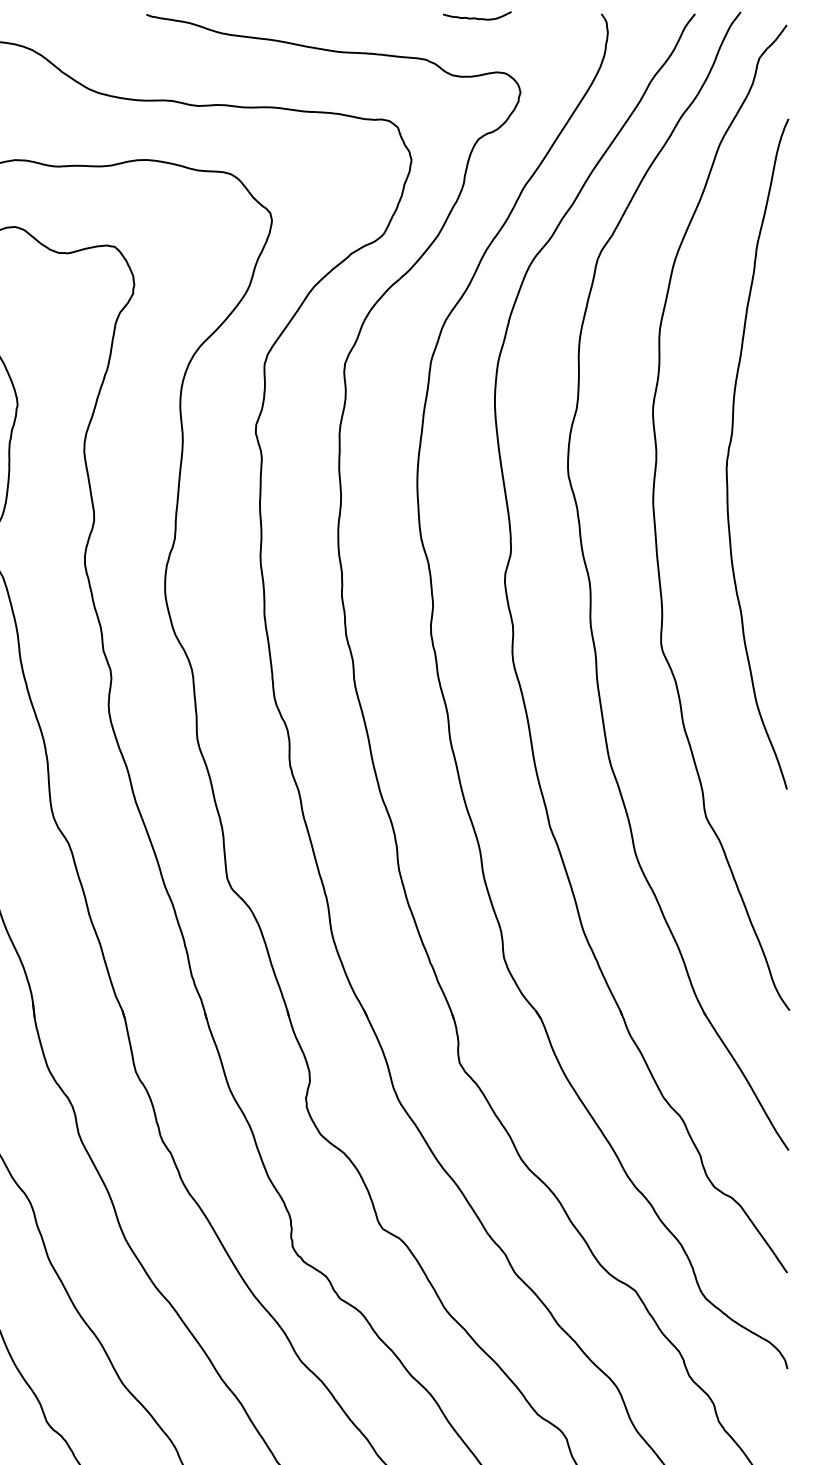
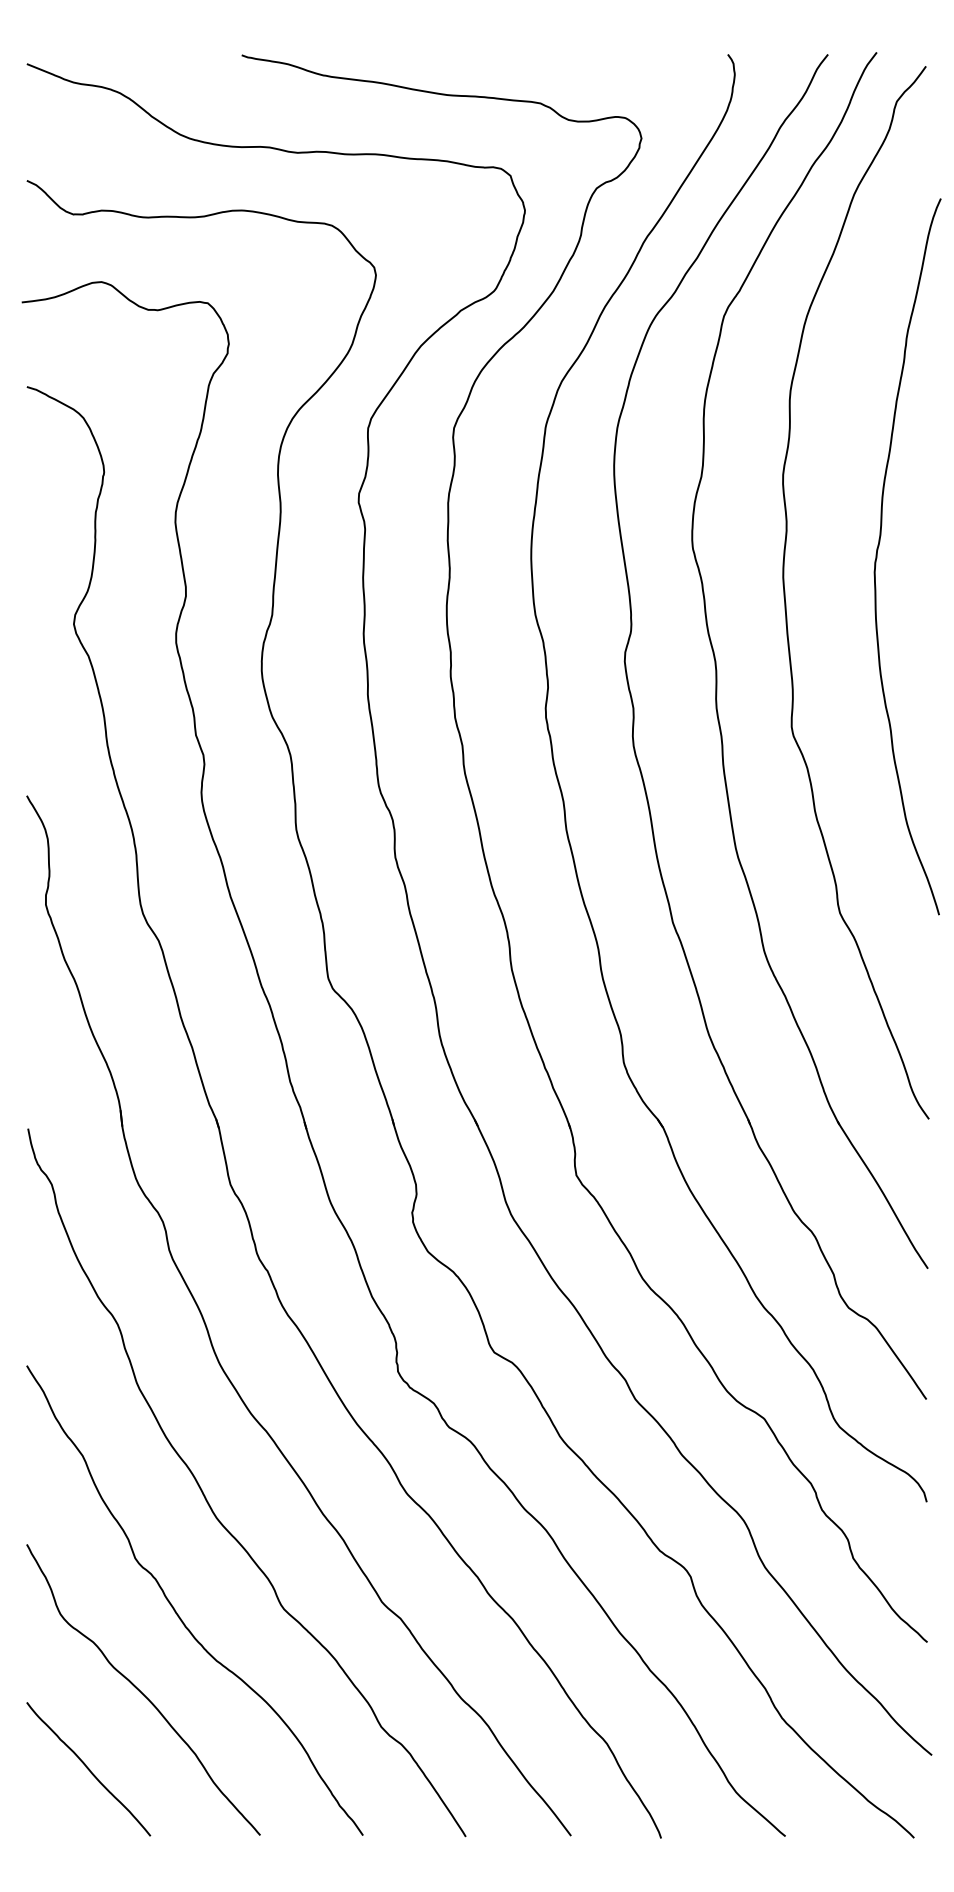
curve: (476, 17) -> (594, 58), removed
curve: (730, 448) -> (878, 550), moved

